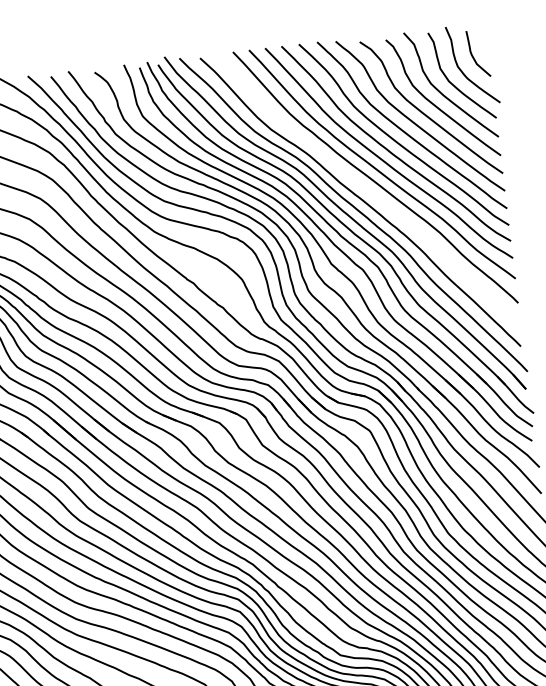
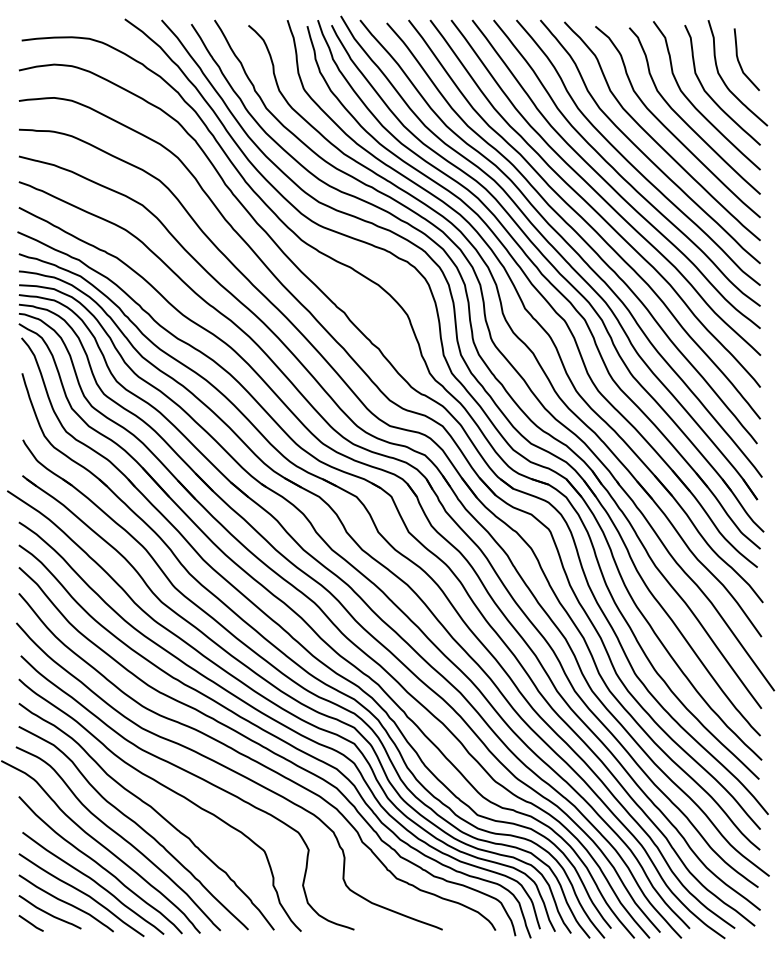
curve: (368, 190) -> (584, 219), added

